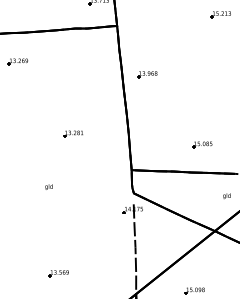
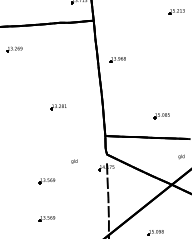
text: (48, 186) -> (74, 161), moved
part: (58, 226) -> (46, 181), added

